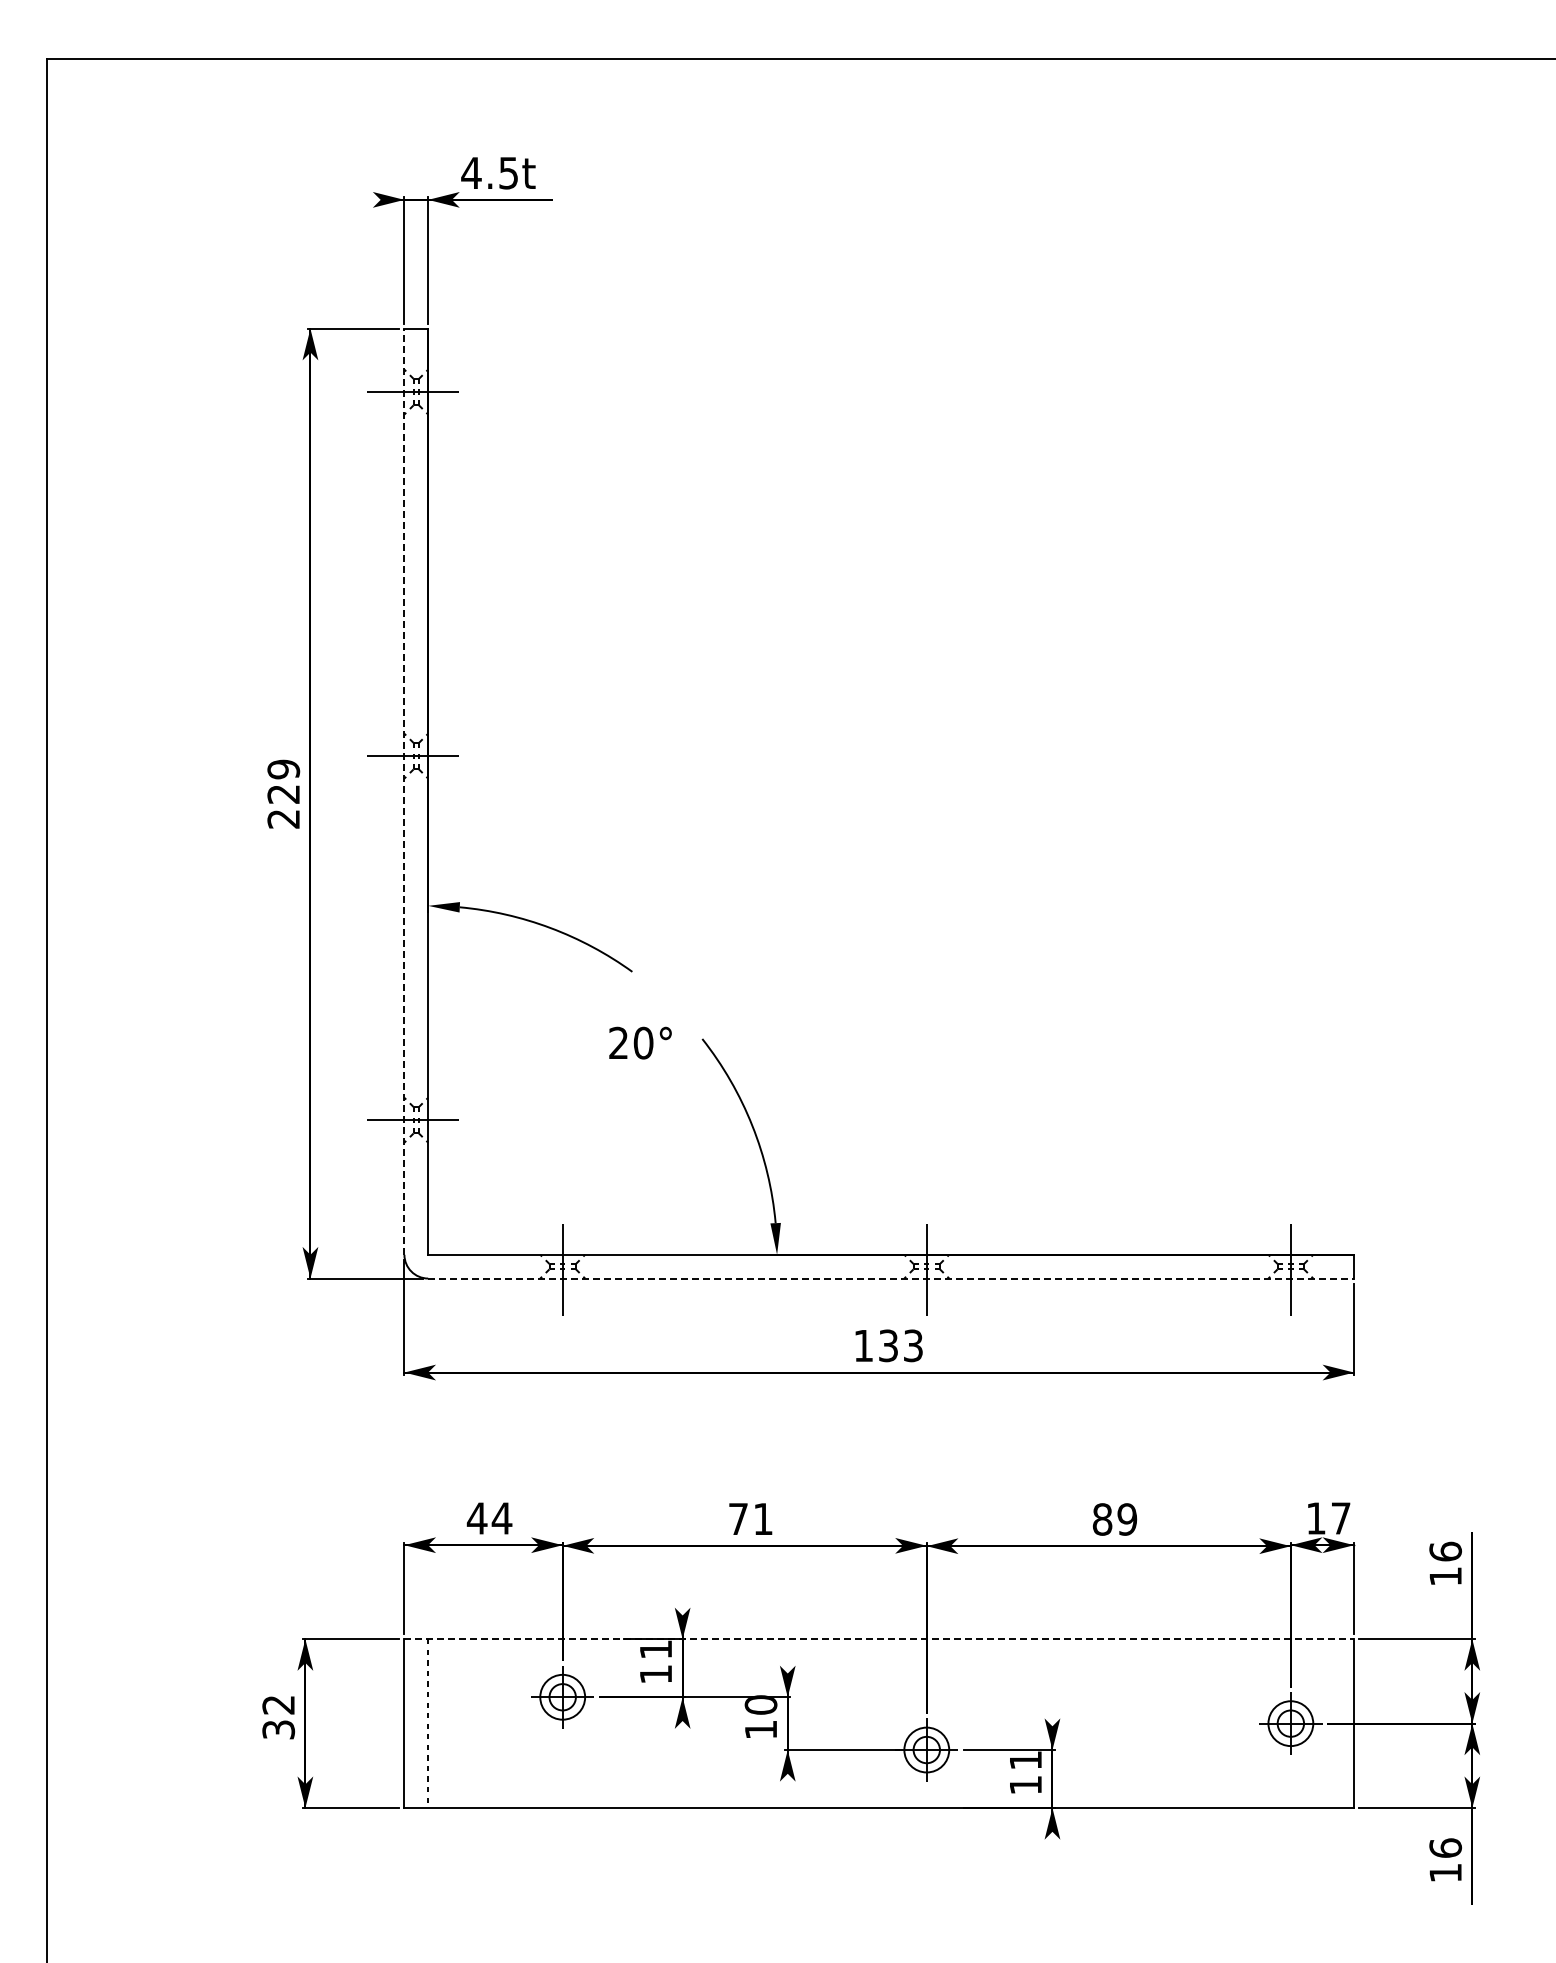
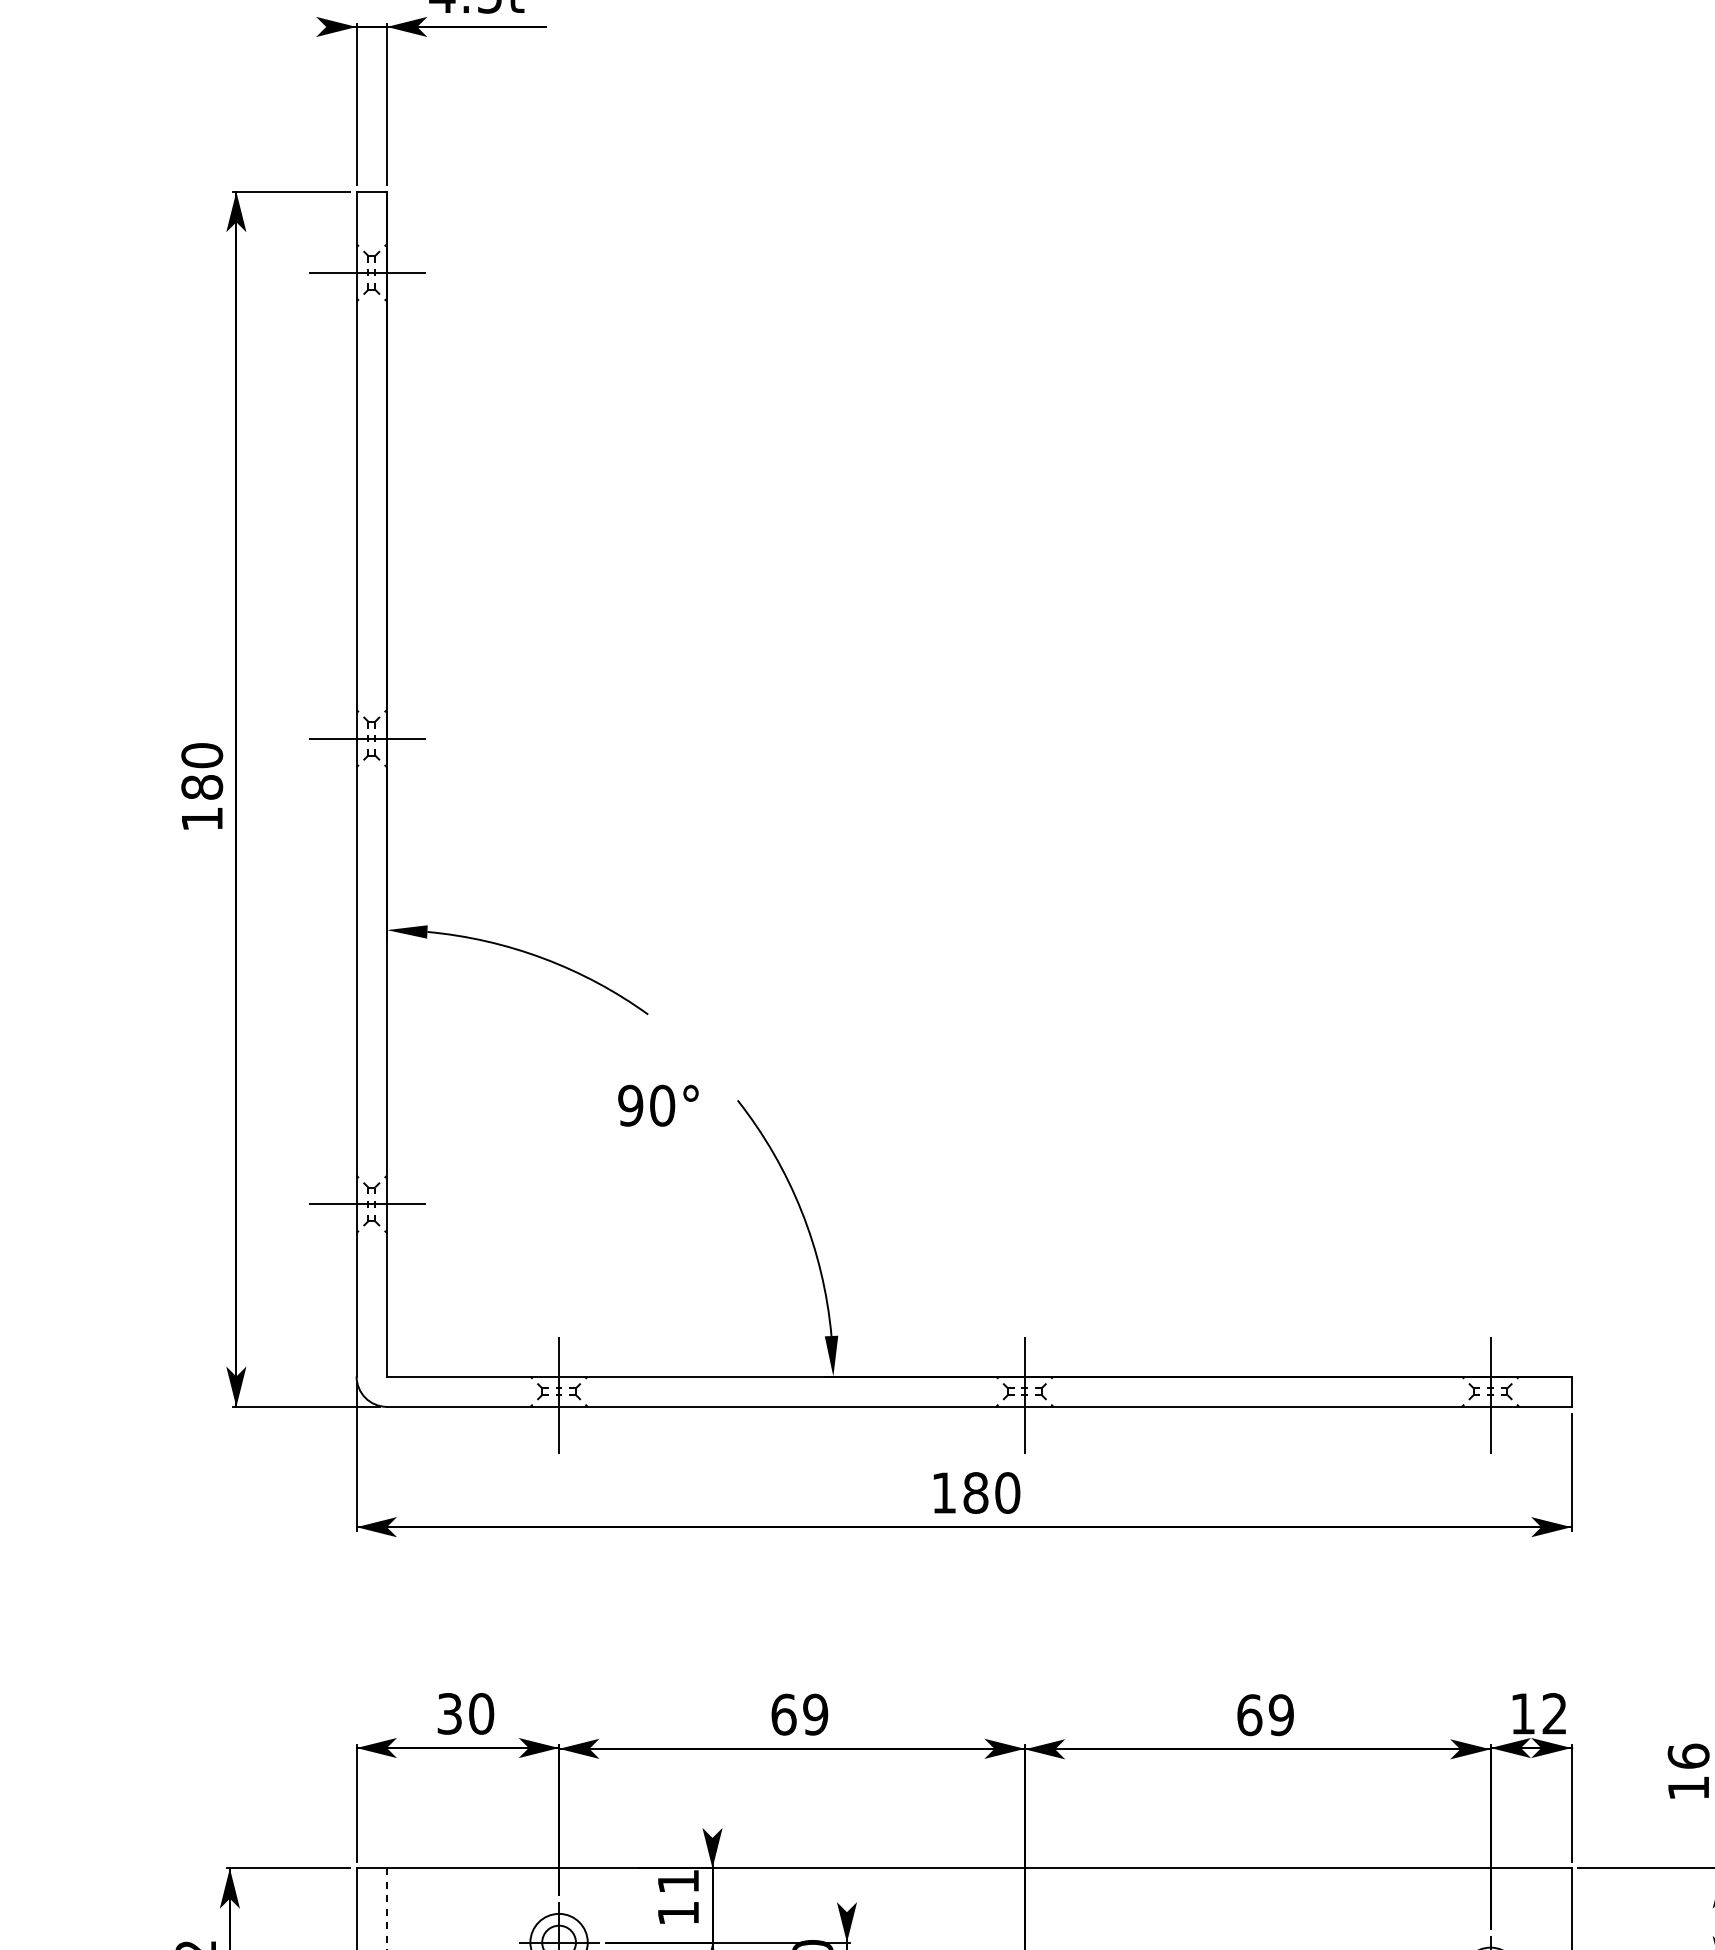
line: (404, 791) -> (356, 783), dashed -> solid
text: (283, 793) -> (201, 786), 229 -> 180
text: (618, 1042) -> (630, 1104), 20° -> 90°
line: (891, 1278) -> (979, 1406), dashed -> solid
text: (901, 1345) -> (992, 1492), 133 -> 180
text: (489, 1518) -> (465, 1713), 44 -> 30
text: (750, 1518) -> (799, 1713), 71 -> 69
text: (1340, 1518) -> (1554, 1713), 17 -> 12
text: (1102, 1519) -> (1249, 1715), 89 -> 69
line: (879, 1639) -> (964, 1868), dashed -> solid

